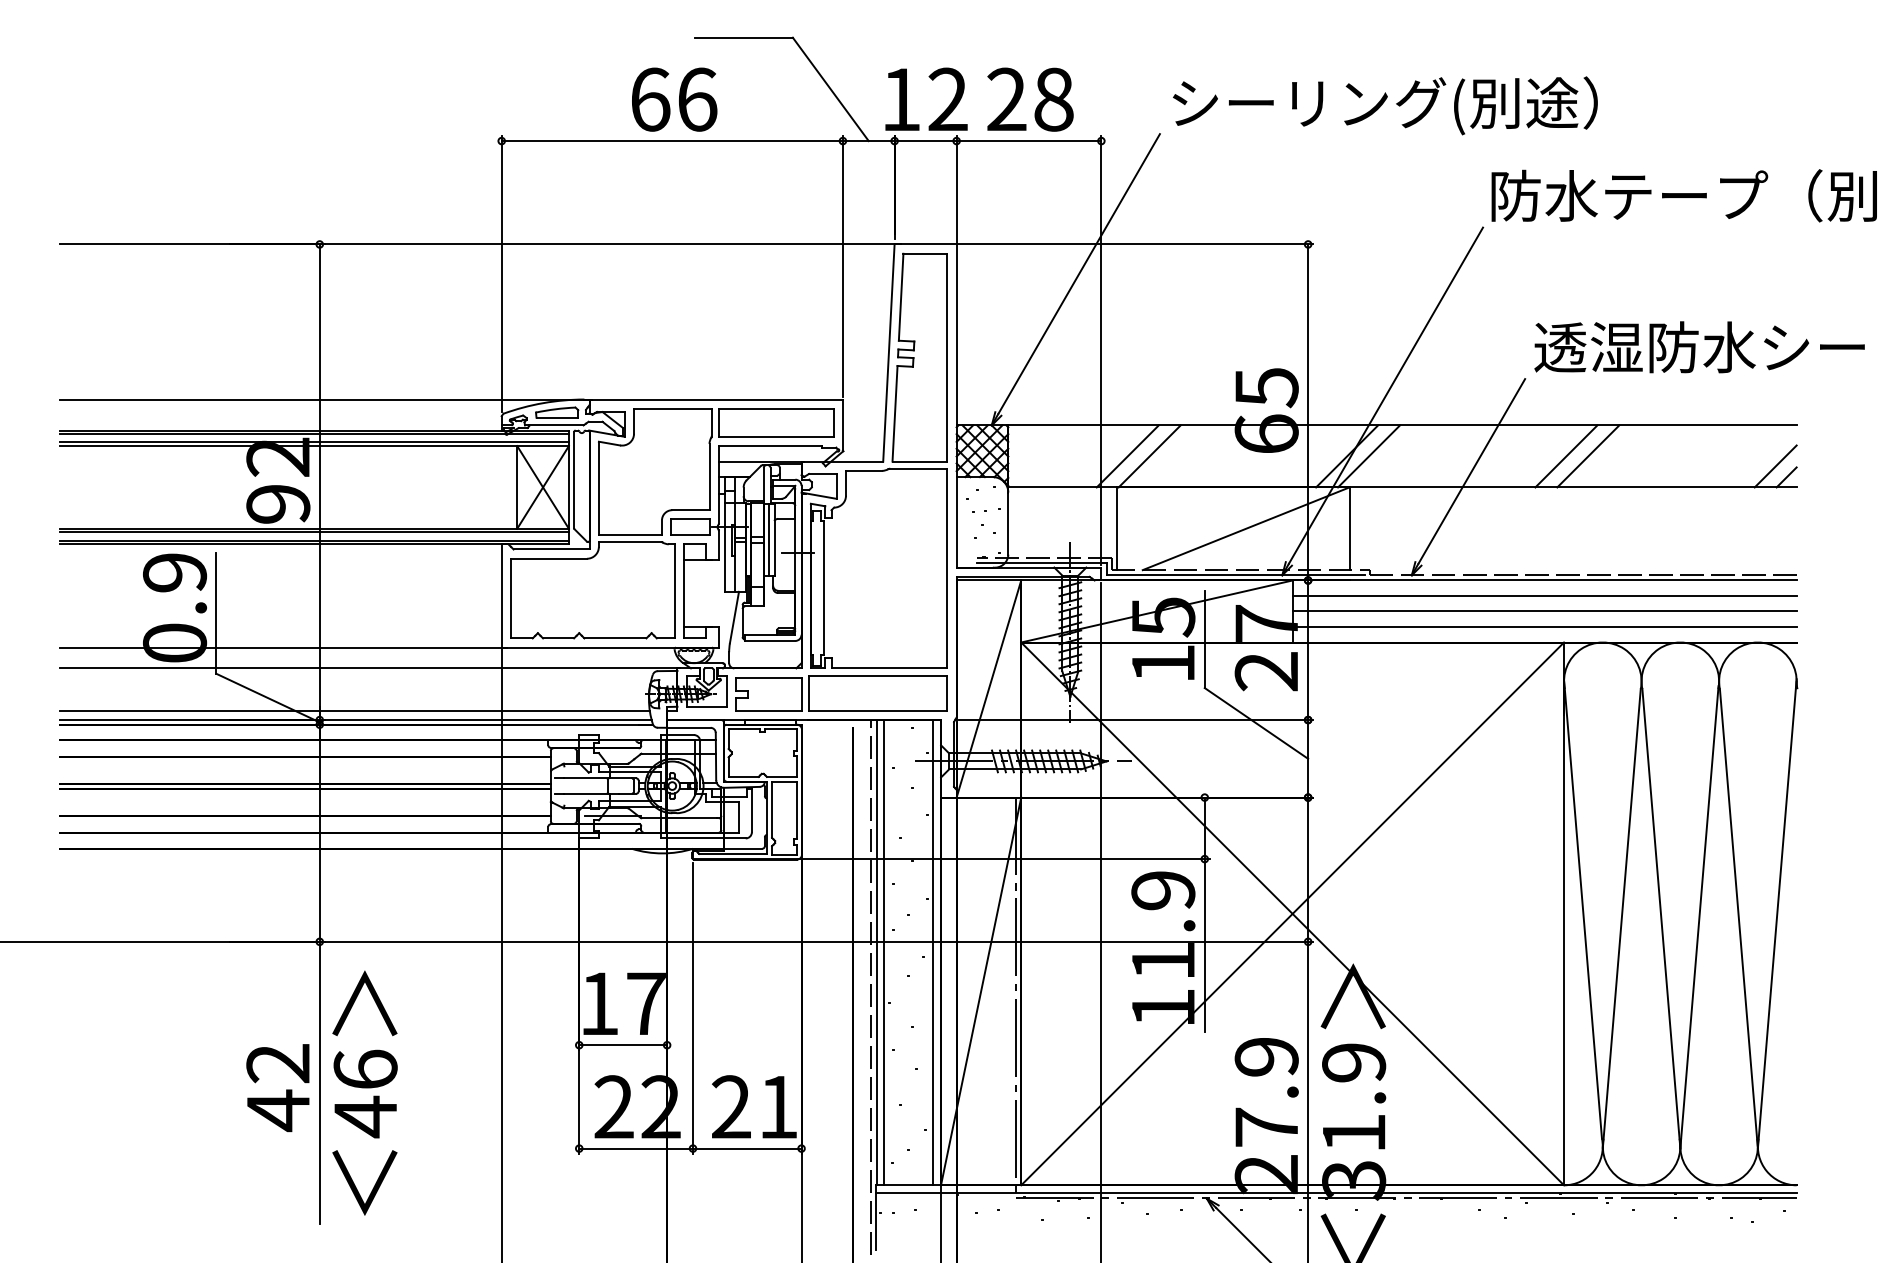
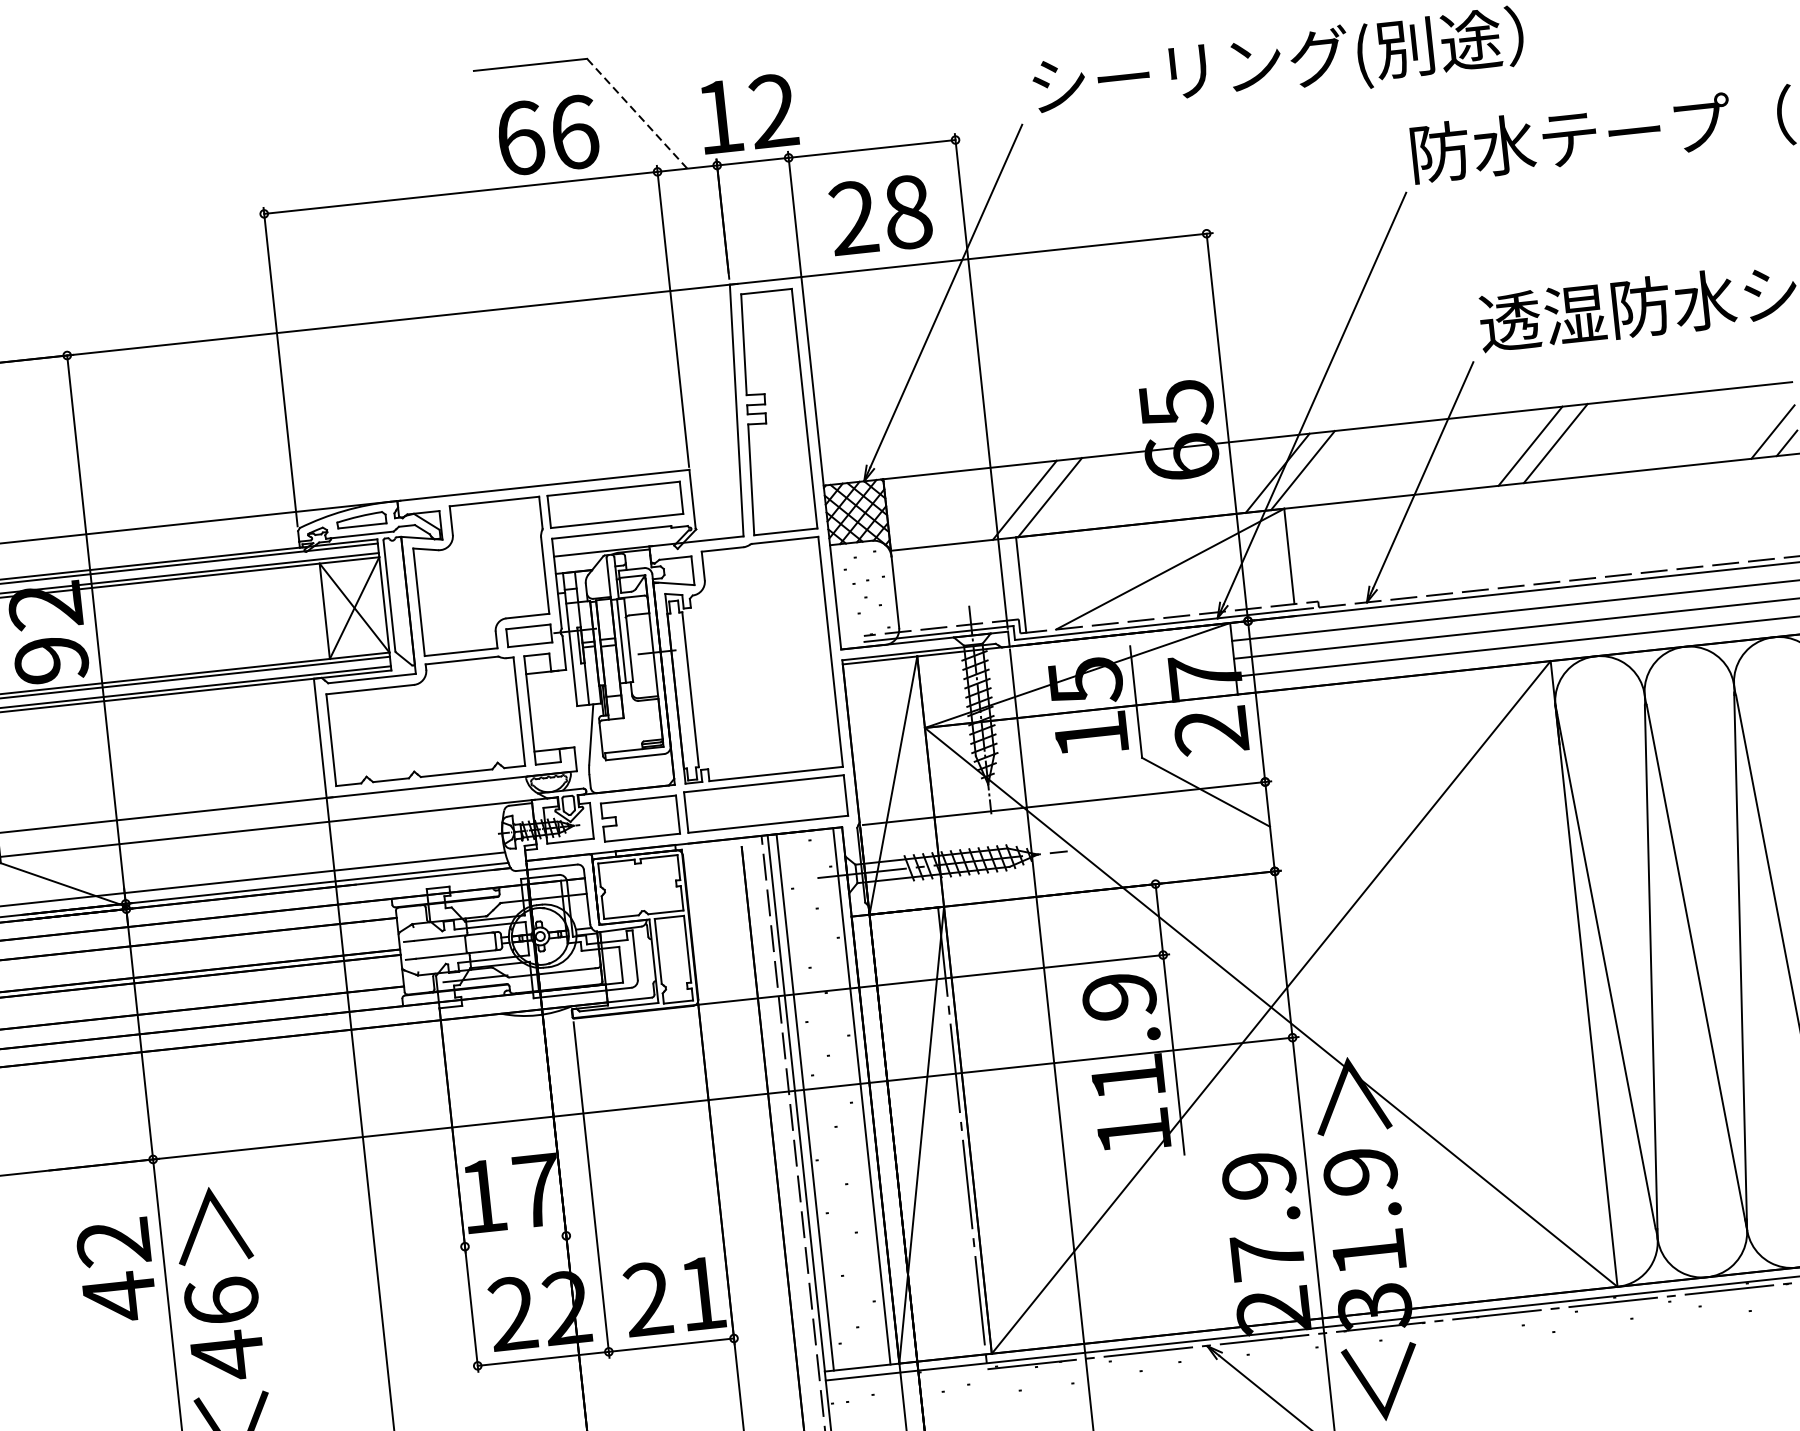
line: (830, 88) -> (636, 112), solid -> dashed
text: (674, 99) -> (548, 135), moved
text: (1030, 99) -> (880, 214), moved
line: (623, 1045) -> (516, 1241), removed
text: (277, 1088) -> (115, 1271), moved

